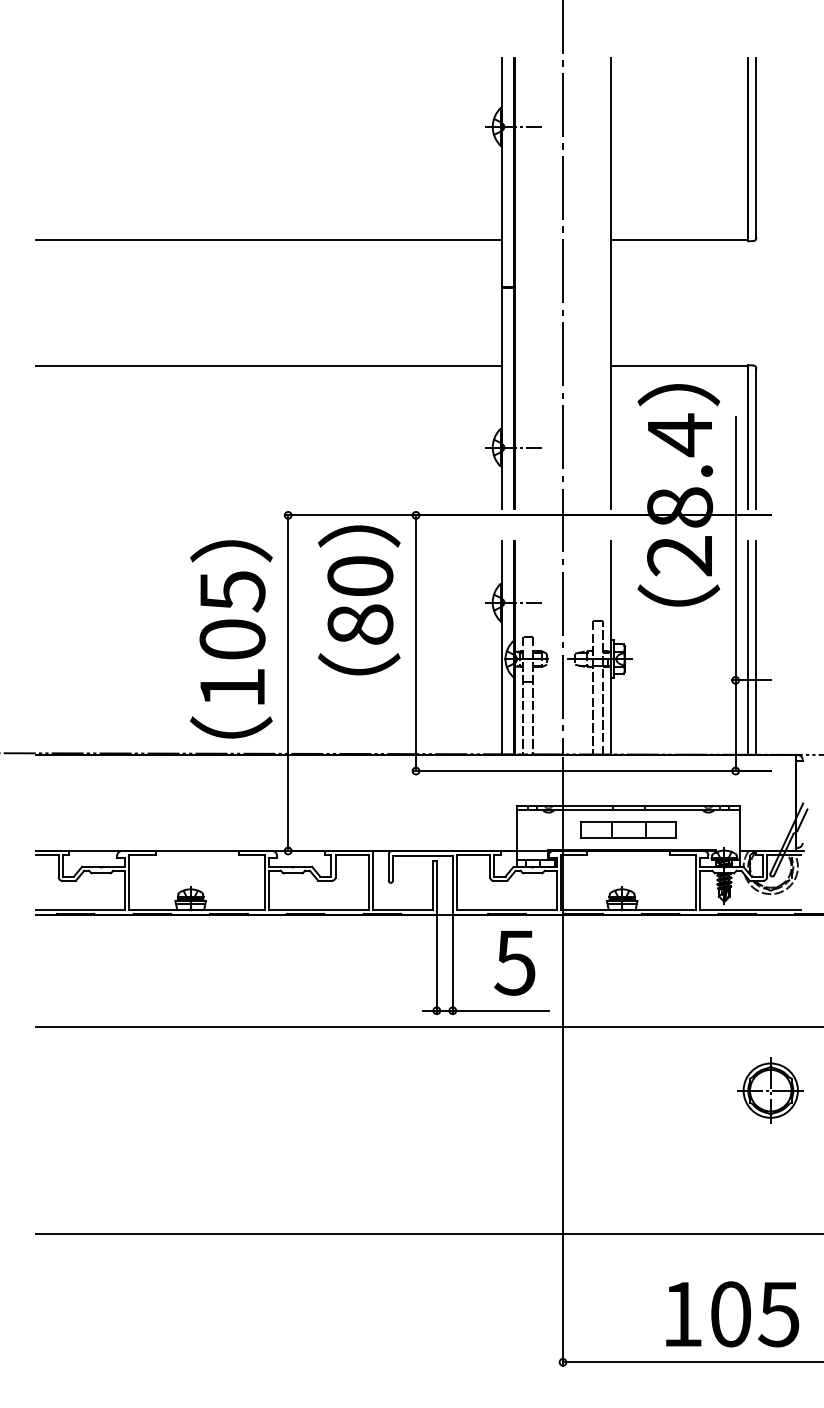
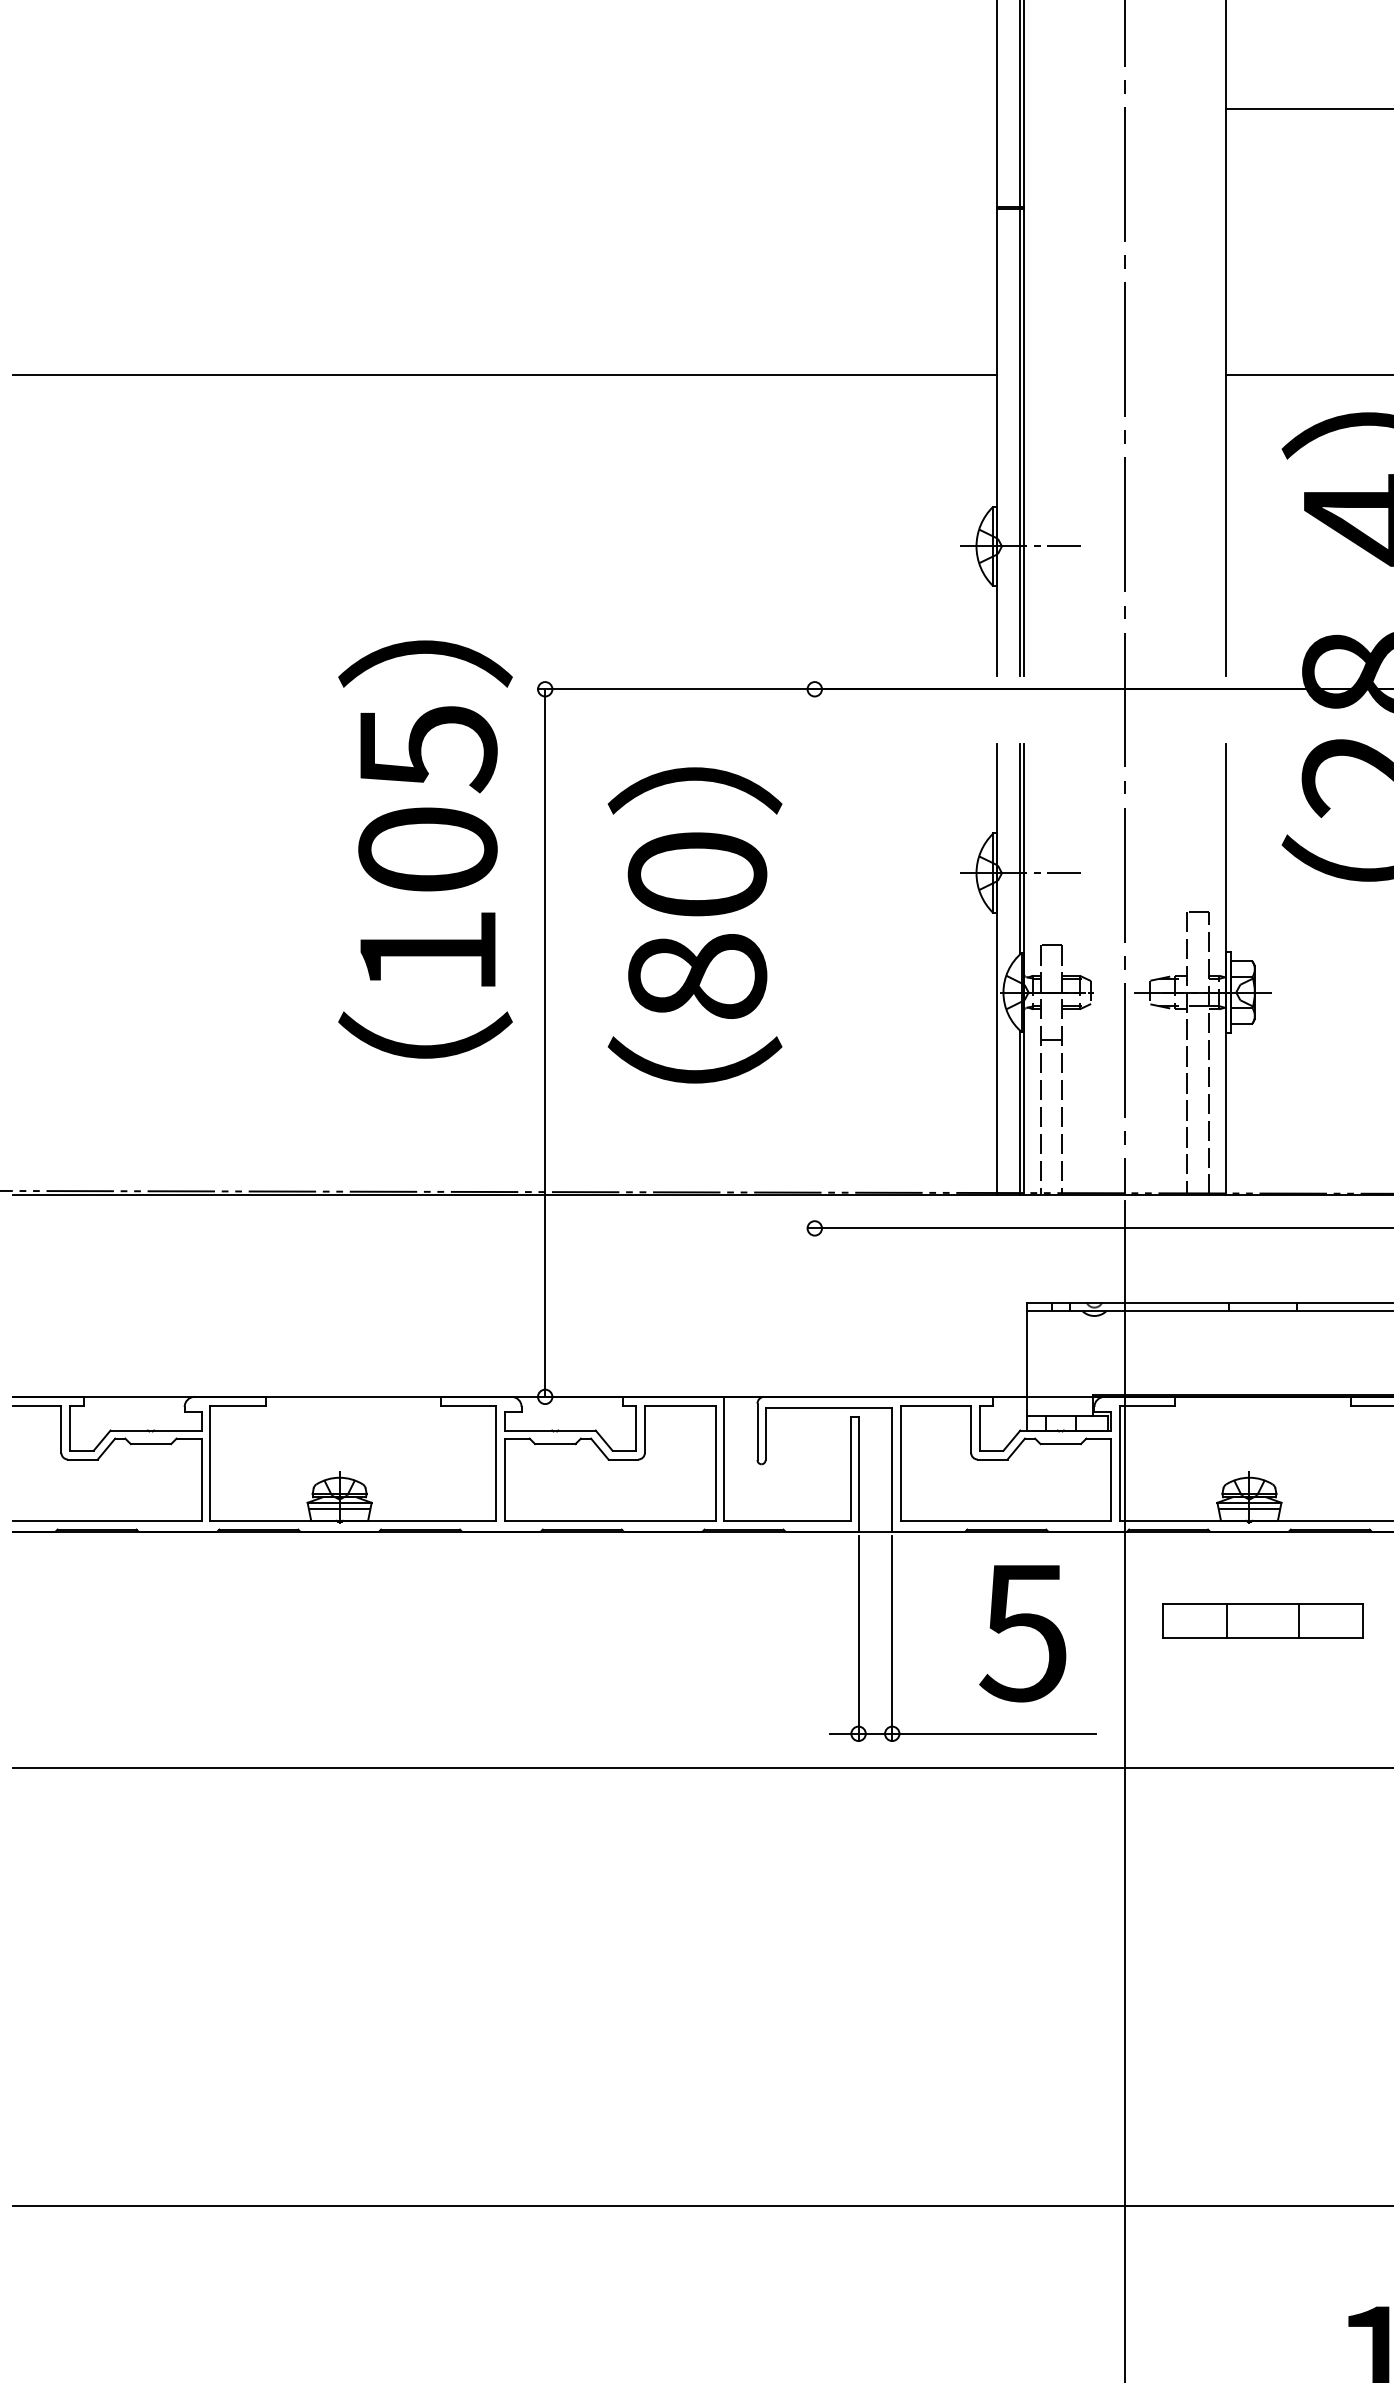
line: (268, 240) -> (503, 109), removed
text: (359, 600) -> (695, 925), moved
text: (231, 639) -> (425, 849), moved
line: (416, 643) -> (815, 959), removed
part: (628, 829) -> (1262, 1619), moved

